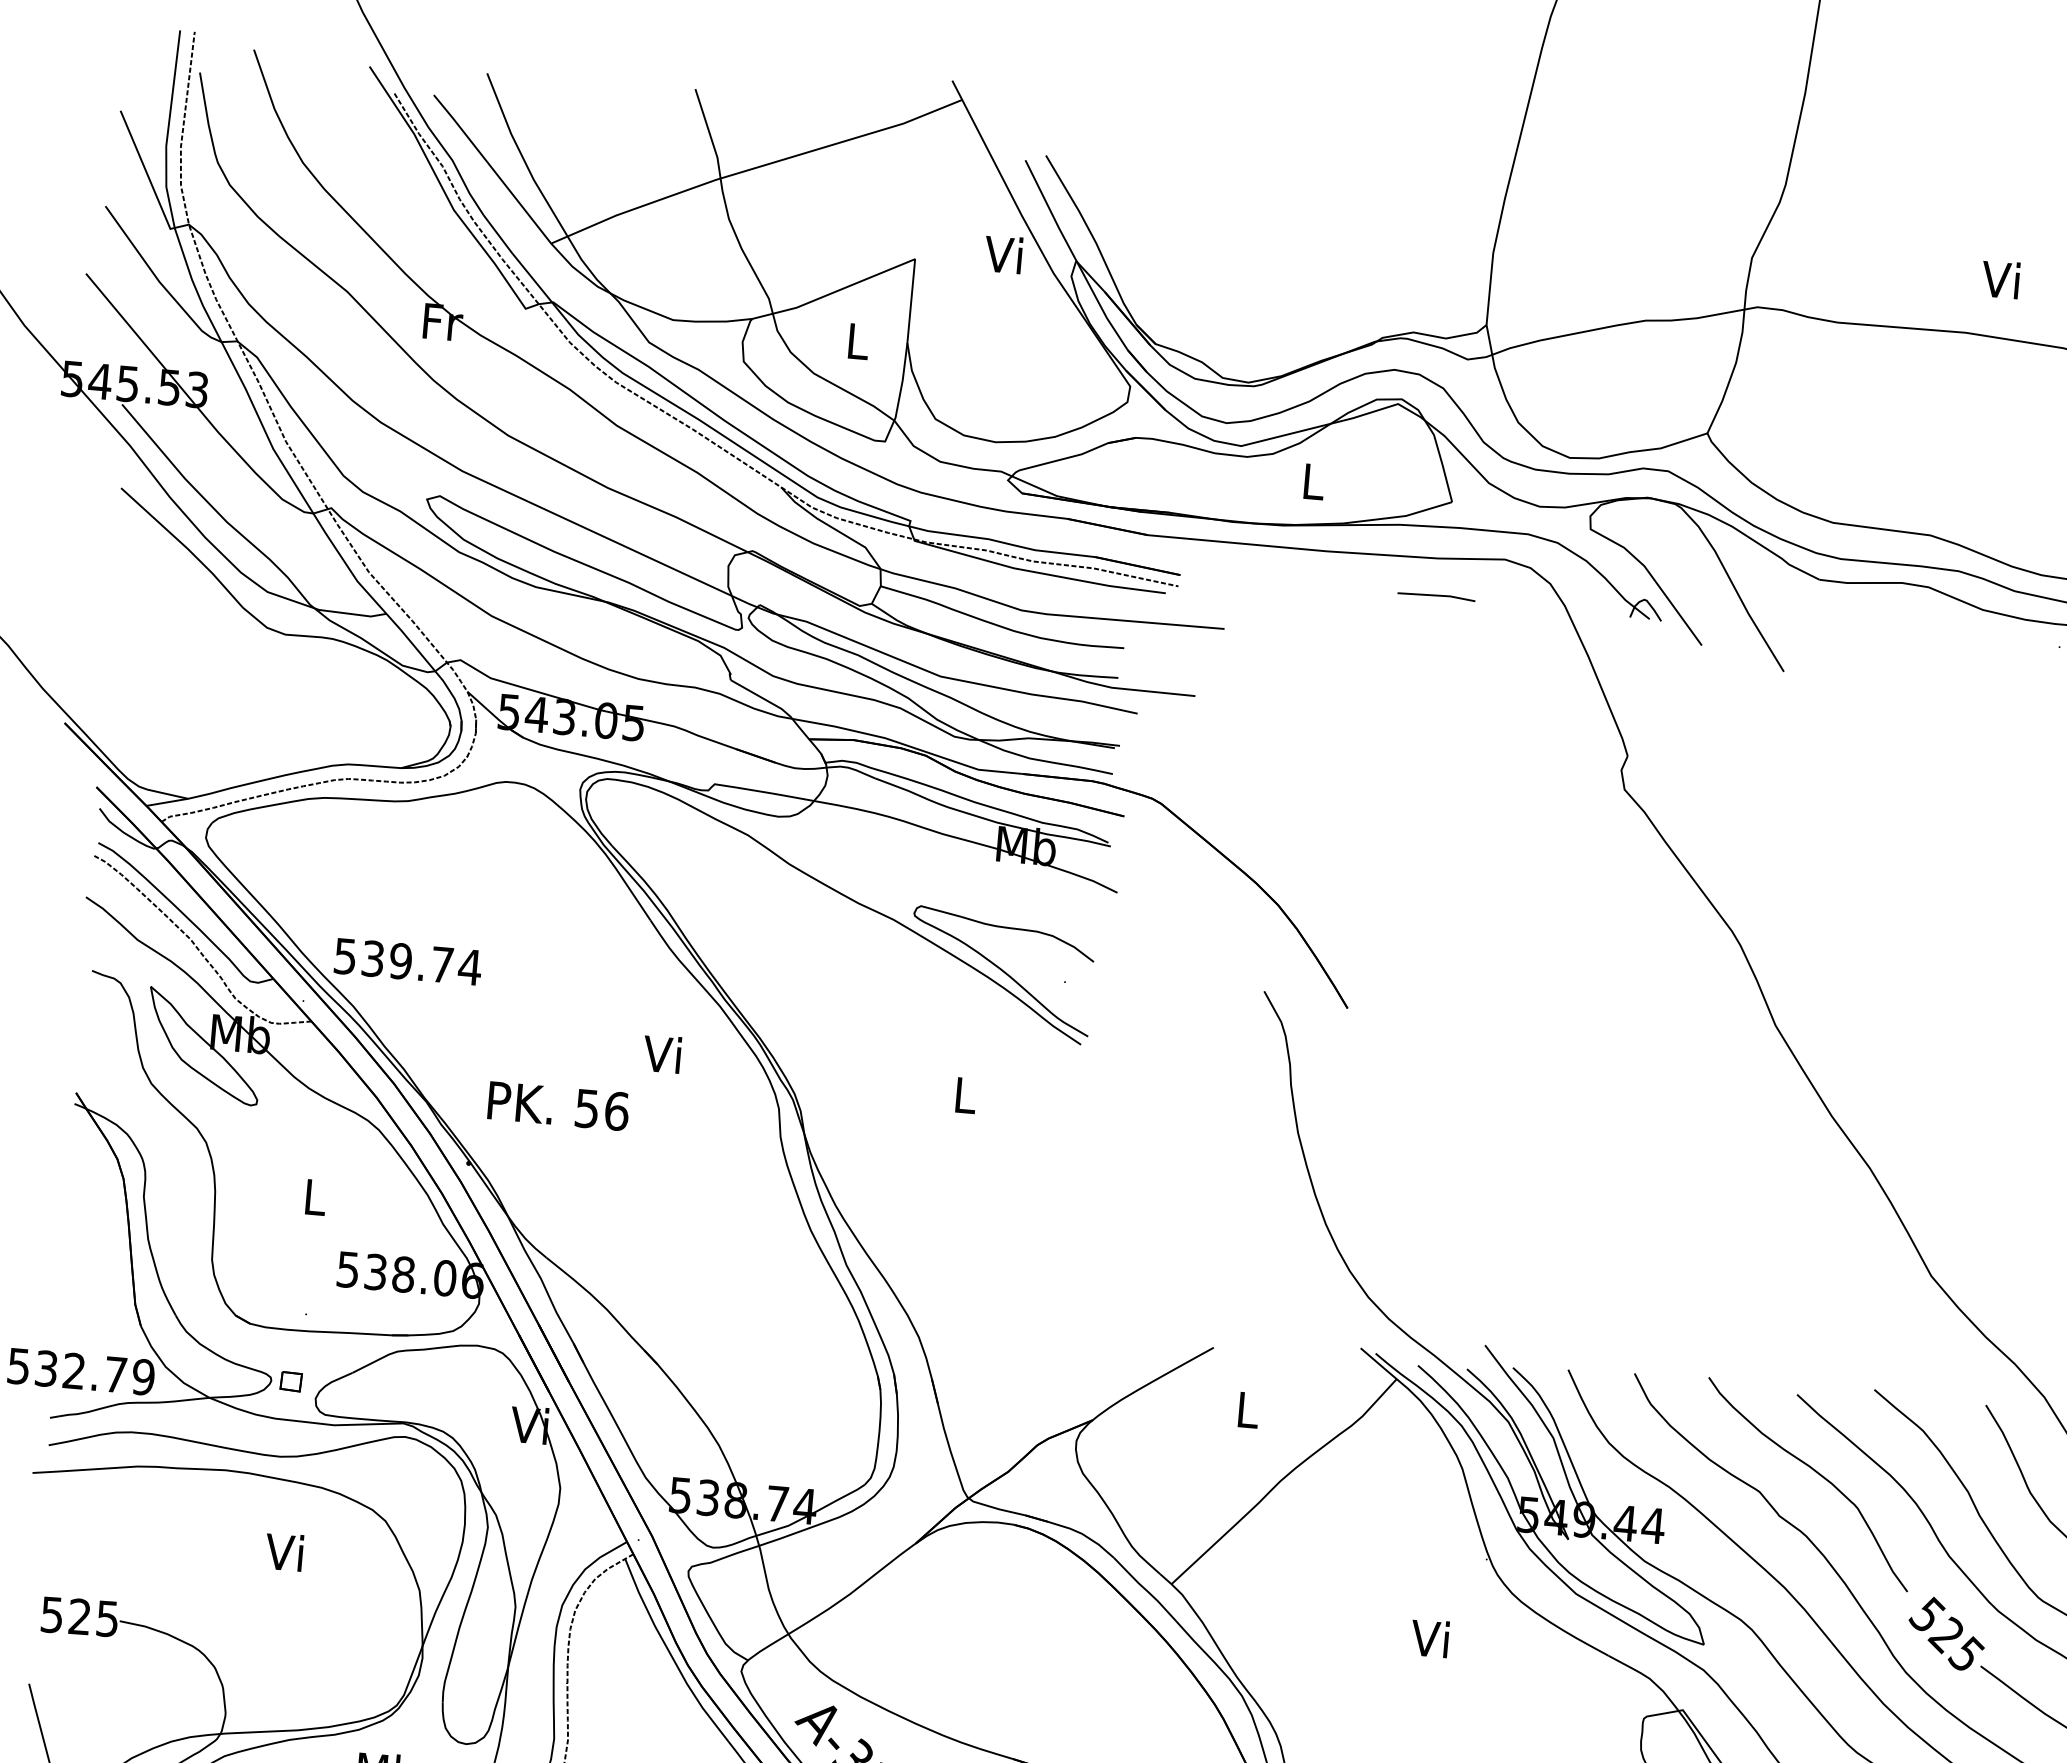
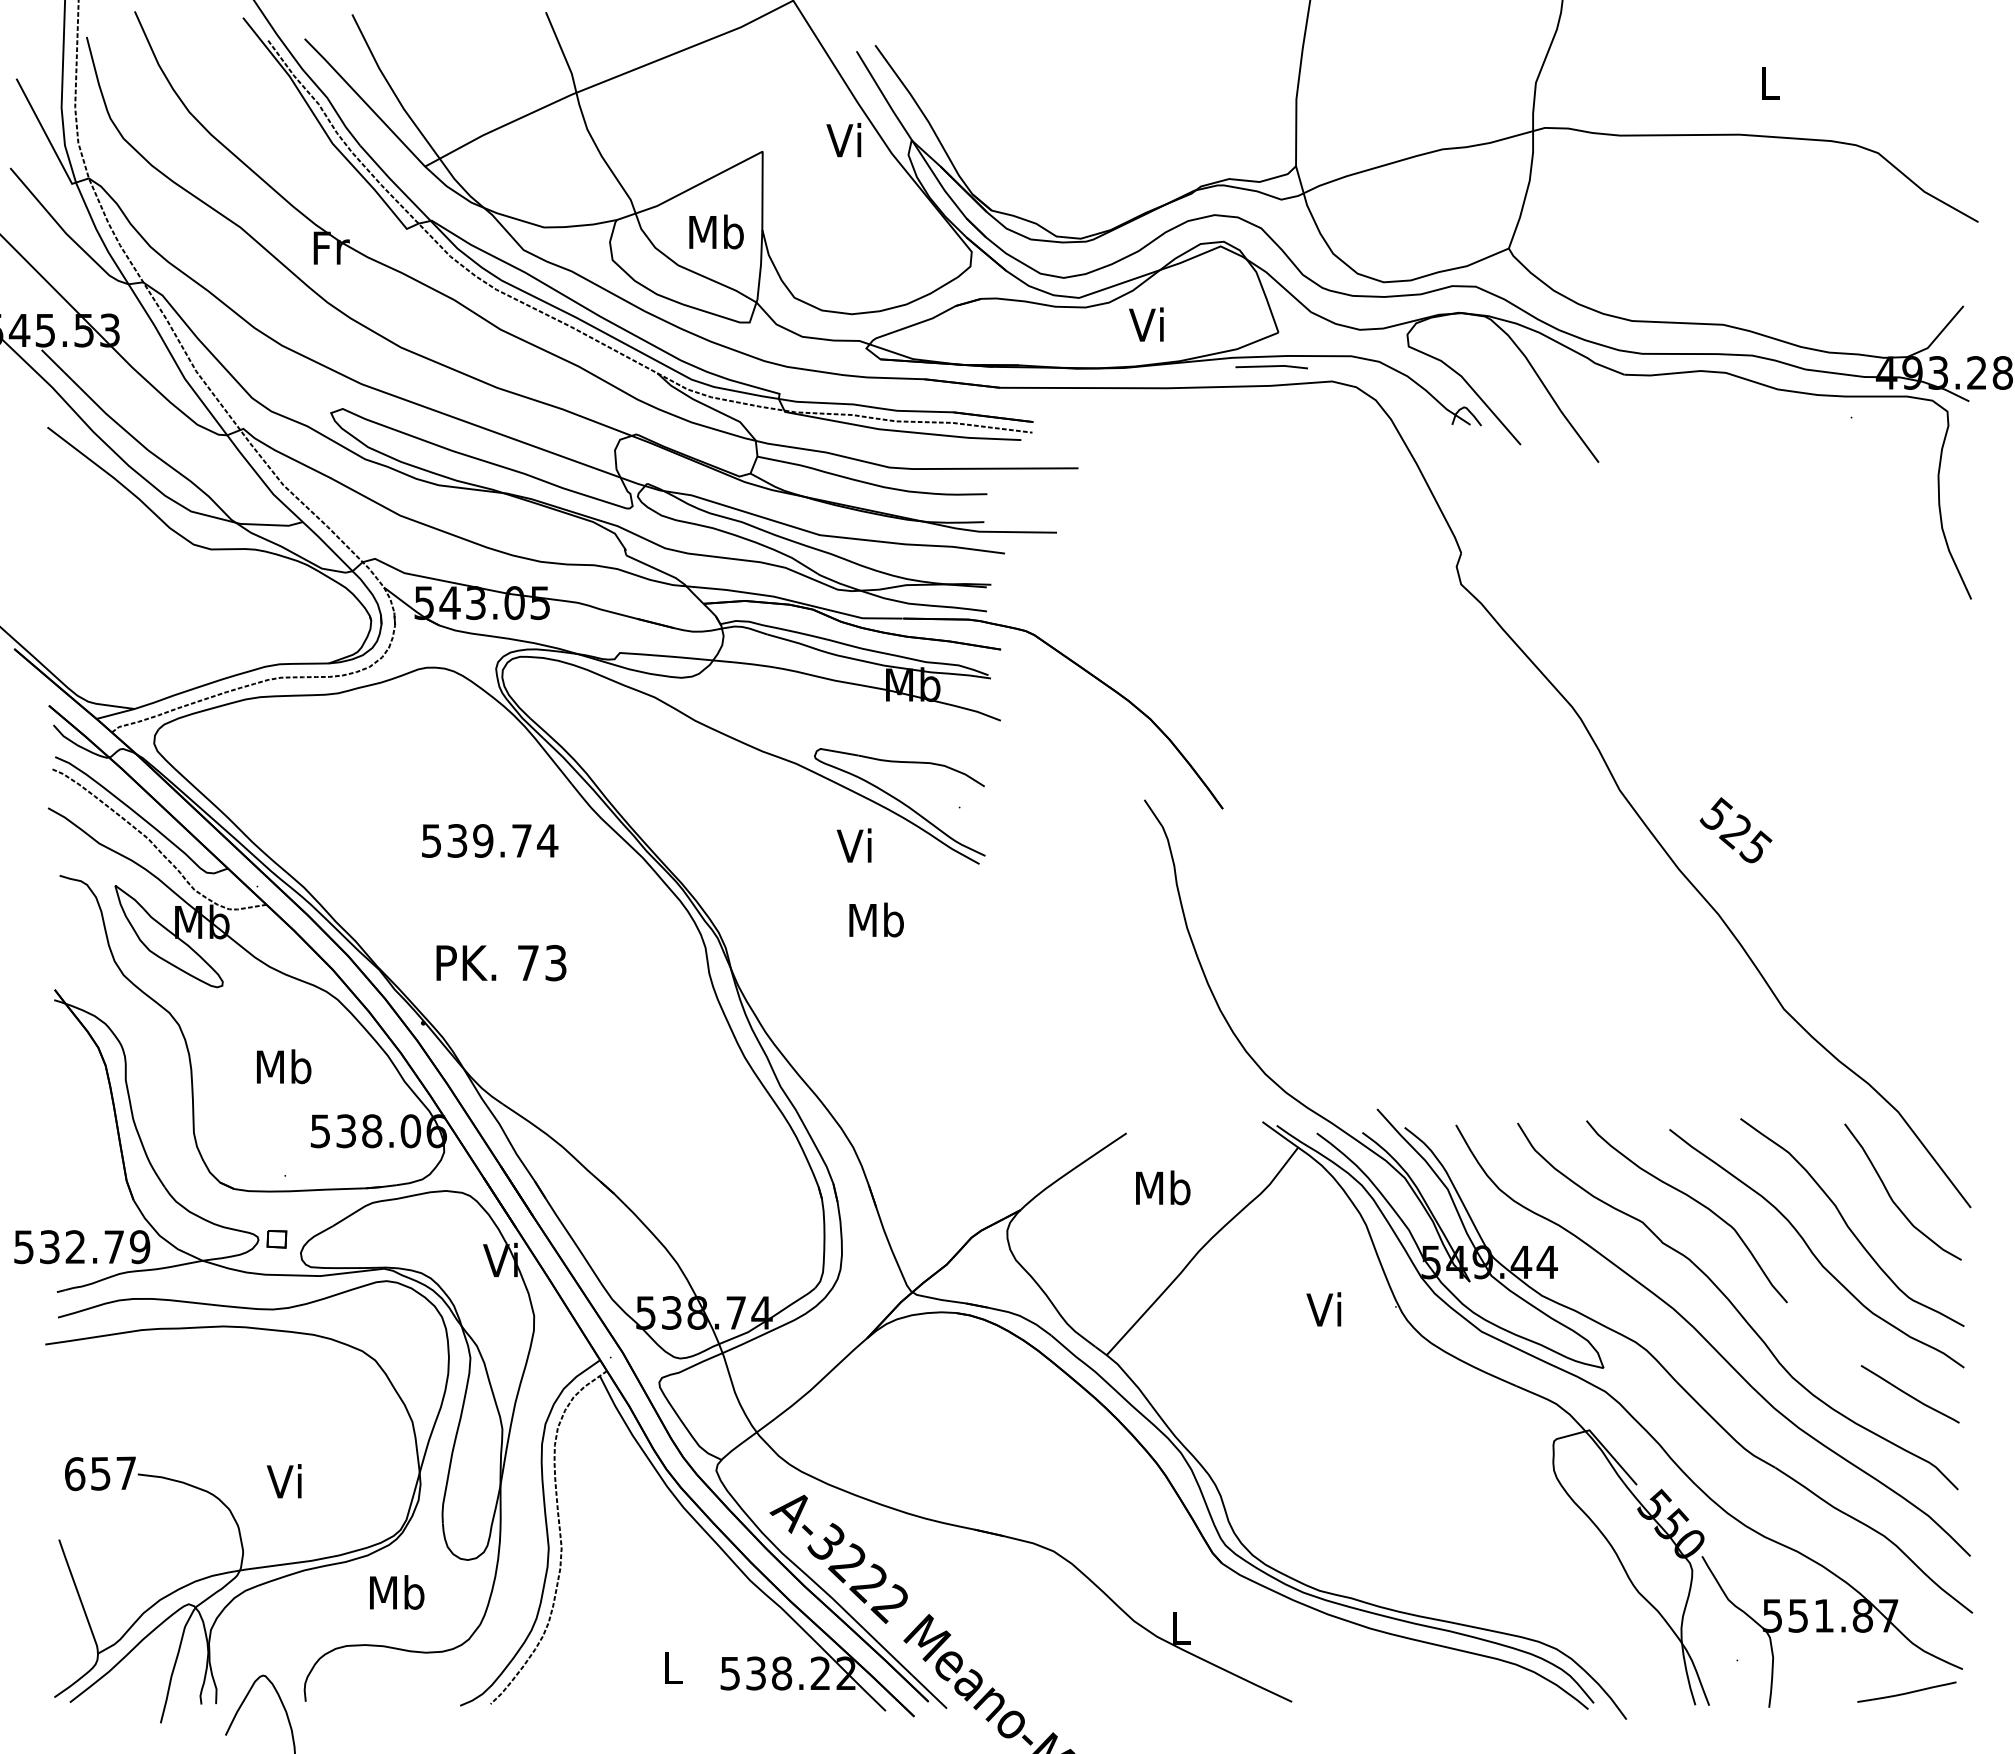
text: (2000, 279) -> (1767, 82), Vi -> L
text: (858, 340) -> (716, 231), L -> Mb
text: (1311, 480) -> (1146, 324), L -> Vi
line: (1436, 596) -> (1271, 367), moved
text: (408, 961) -> (490, 840), moved
text: (661, 1053) -> (853, 845), moved
text: (965, 1094) -> (876, 919), L -> Mb
text: (602, 1109) -> (542, 962), 56 -> 73
text: (315, 1196) -> (284, 1066), L -> Mb
text: (1248, 1409) -> (1163, 1187), L -> Mb
text: (283, 1552) -> (283, 1481), moved
text: (79, 1616) -> (100, 1473), 525 -> 657
text: (1946, 1633) -> (1735, 830), moved
text: (1429, 1638) -> (1323, 1309), moved

